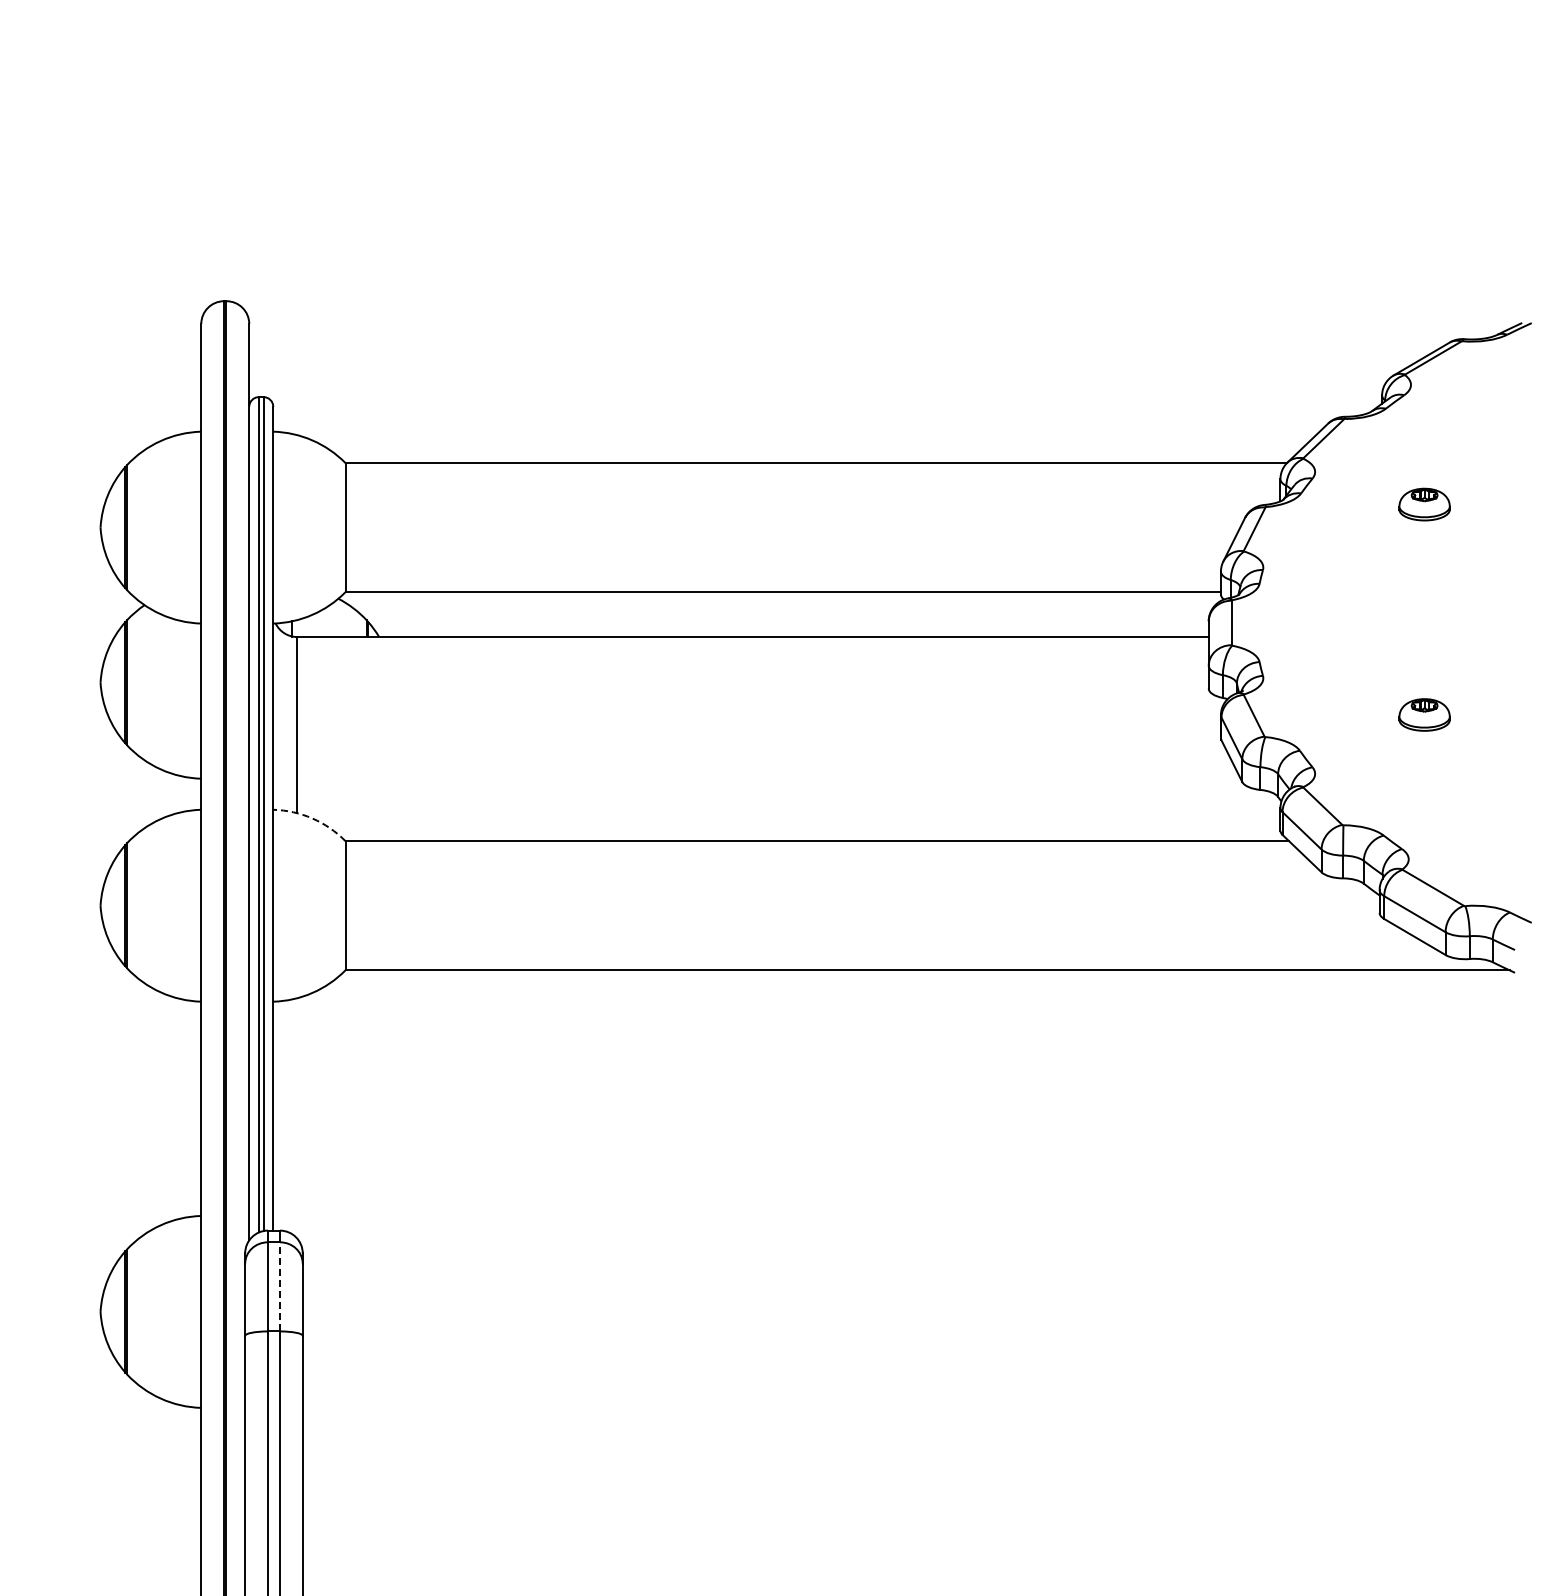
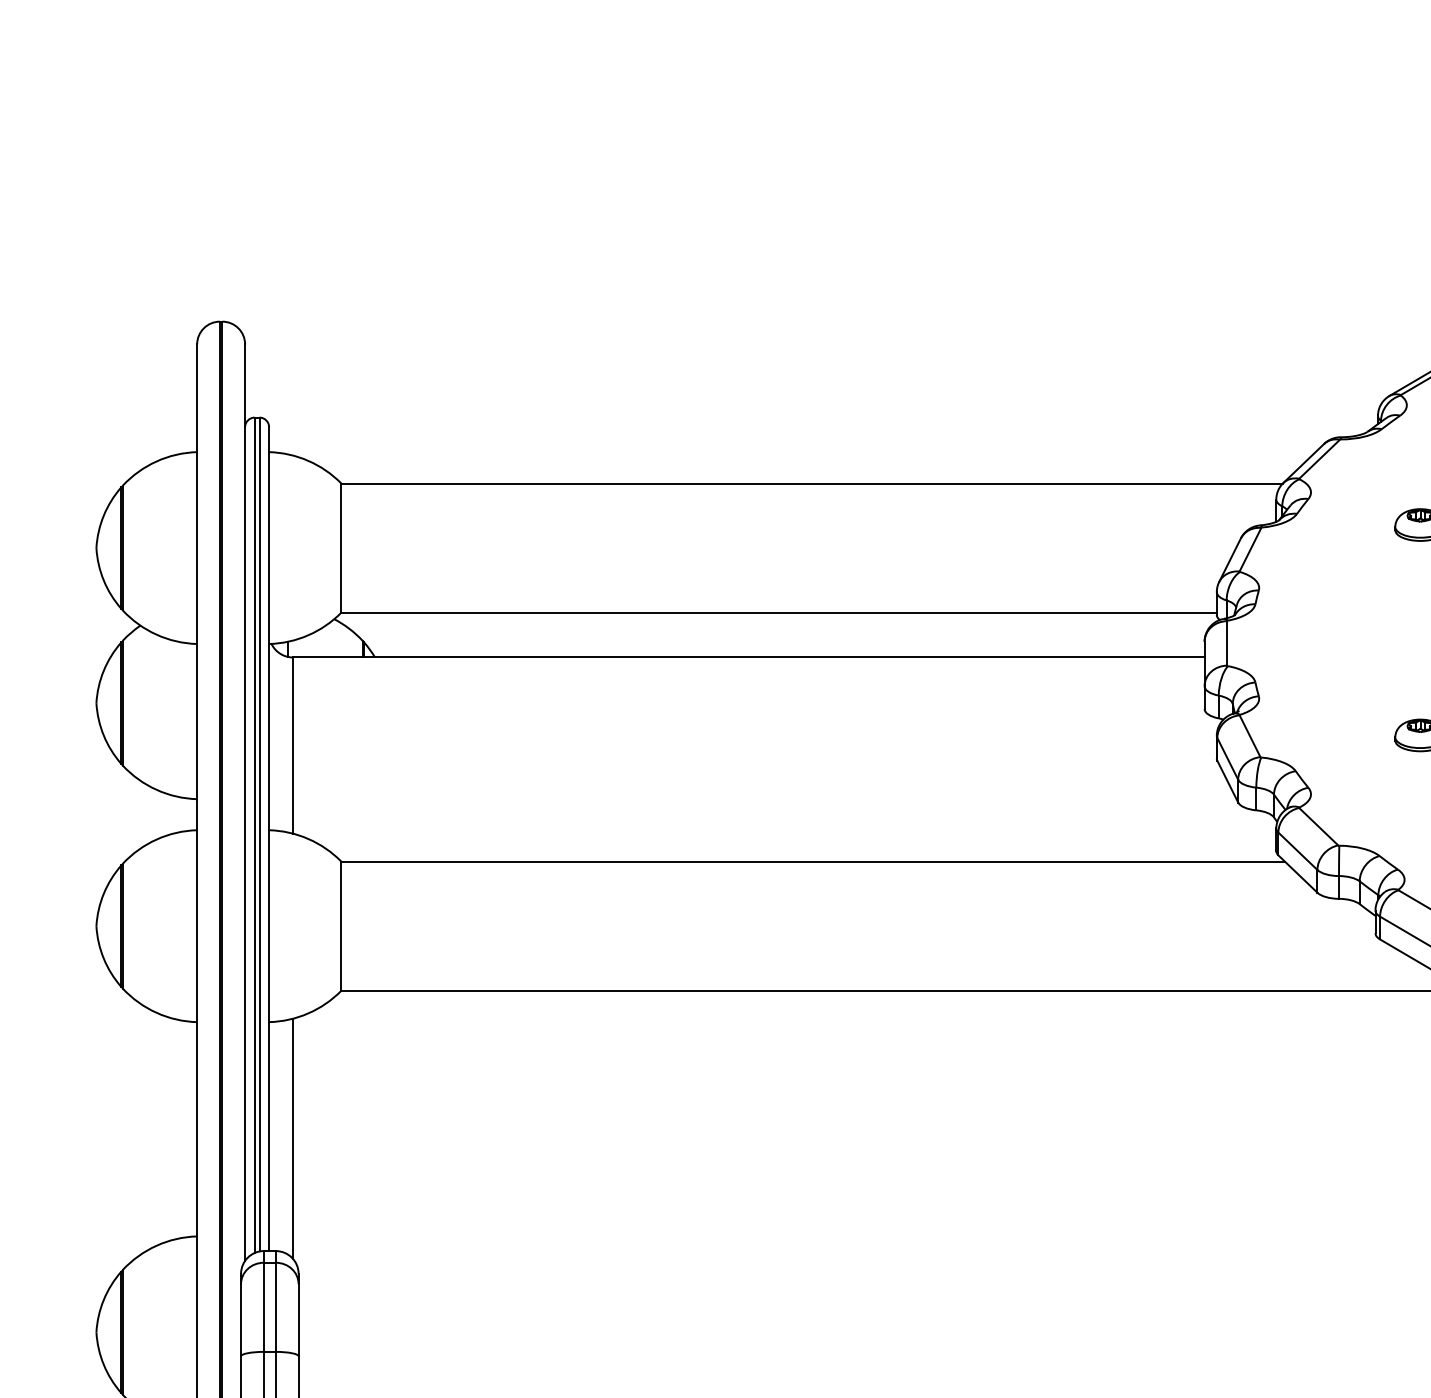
arc: (312, 818) -> (308, 838), dashed -> solid
line: (297, 1118) -> (293, 1138), added
line: (279, 1286) -> (275, 1306), dashed -> solid

